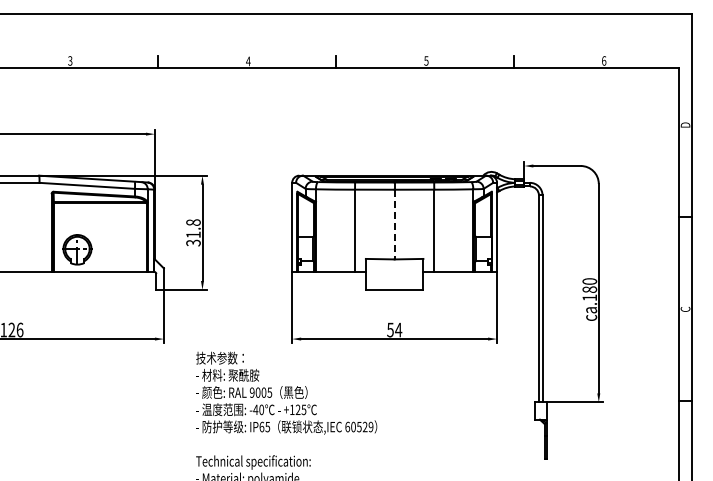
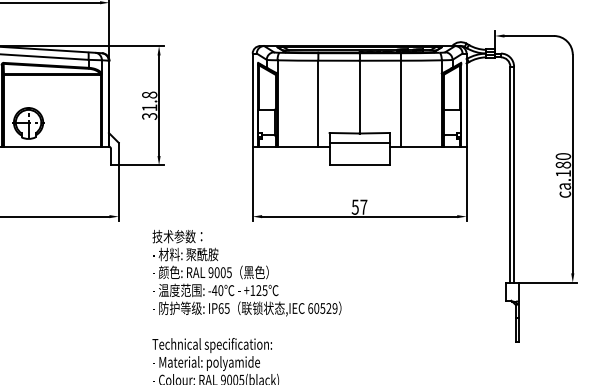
line: (394, 224) -> (359, 97), dashed -> solid
line: (394, 268) -> (359, 142), added
text: (398, 329) -> (363, 206), 54 -> 57

